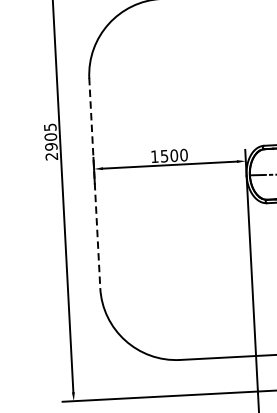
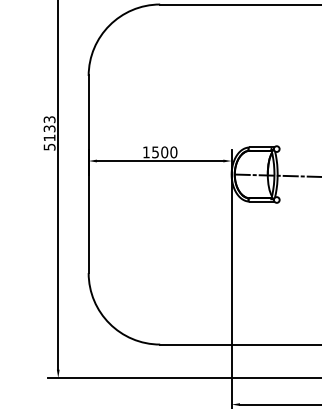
text: (50, 142) -> (49, 133), 2905 -> 5133
line: (94, 183) -> (88, 174), dashed -> solid

